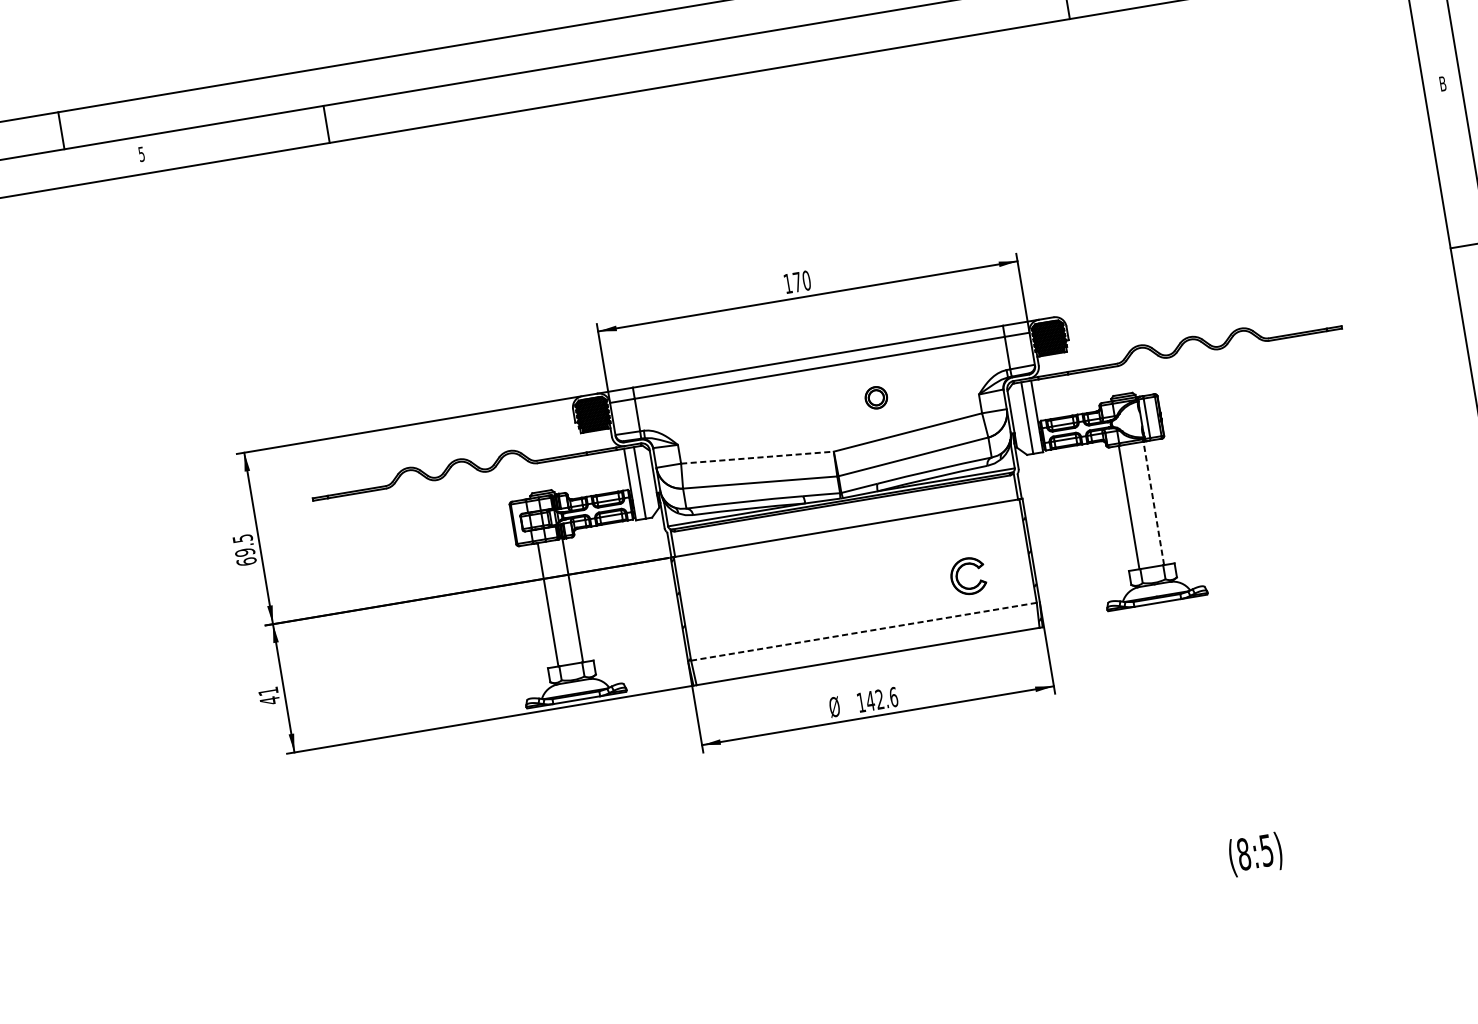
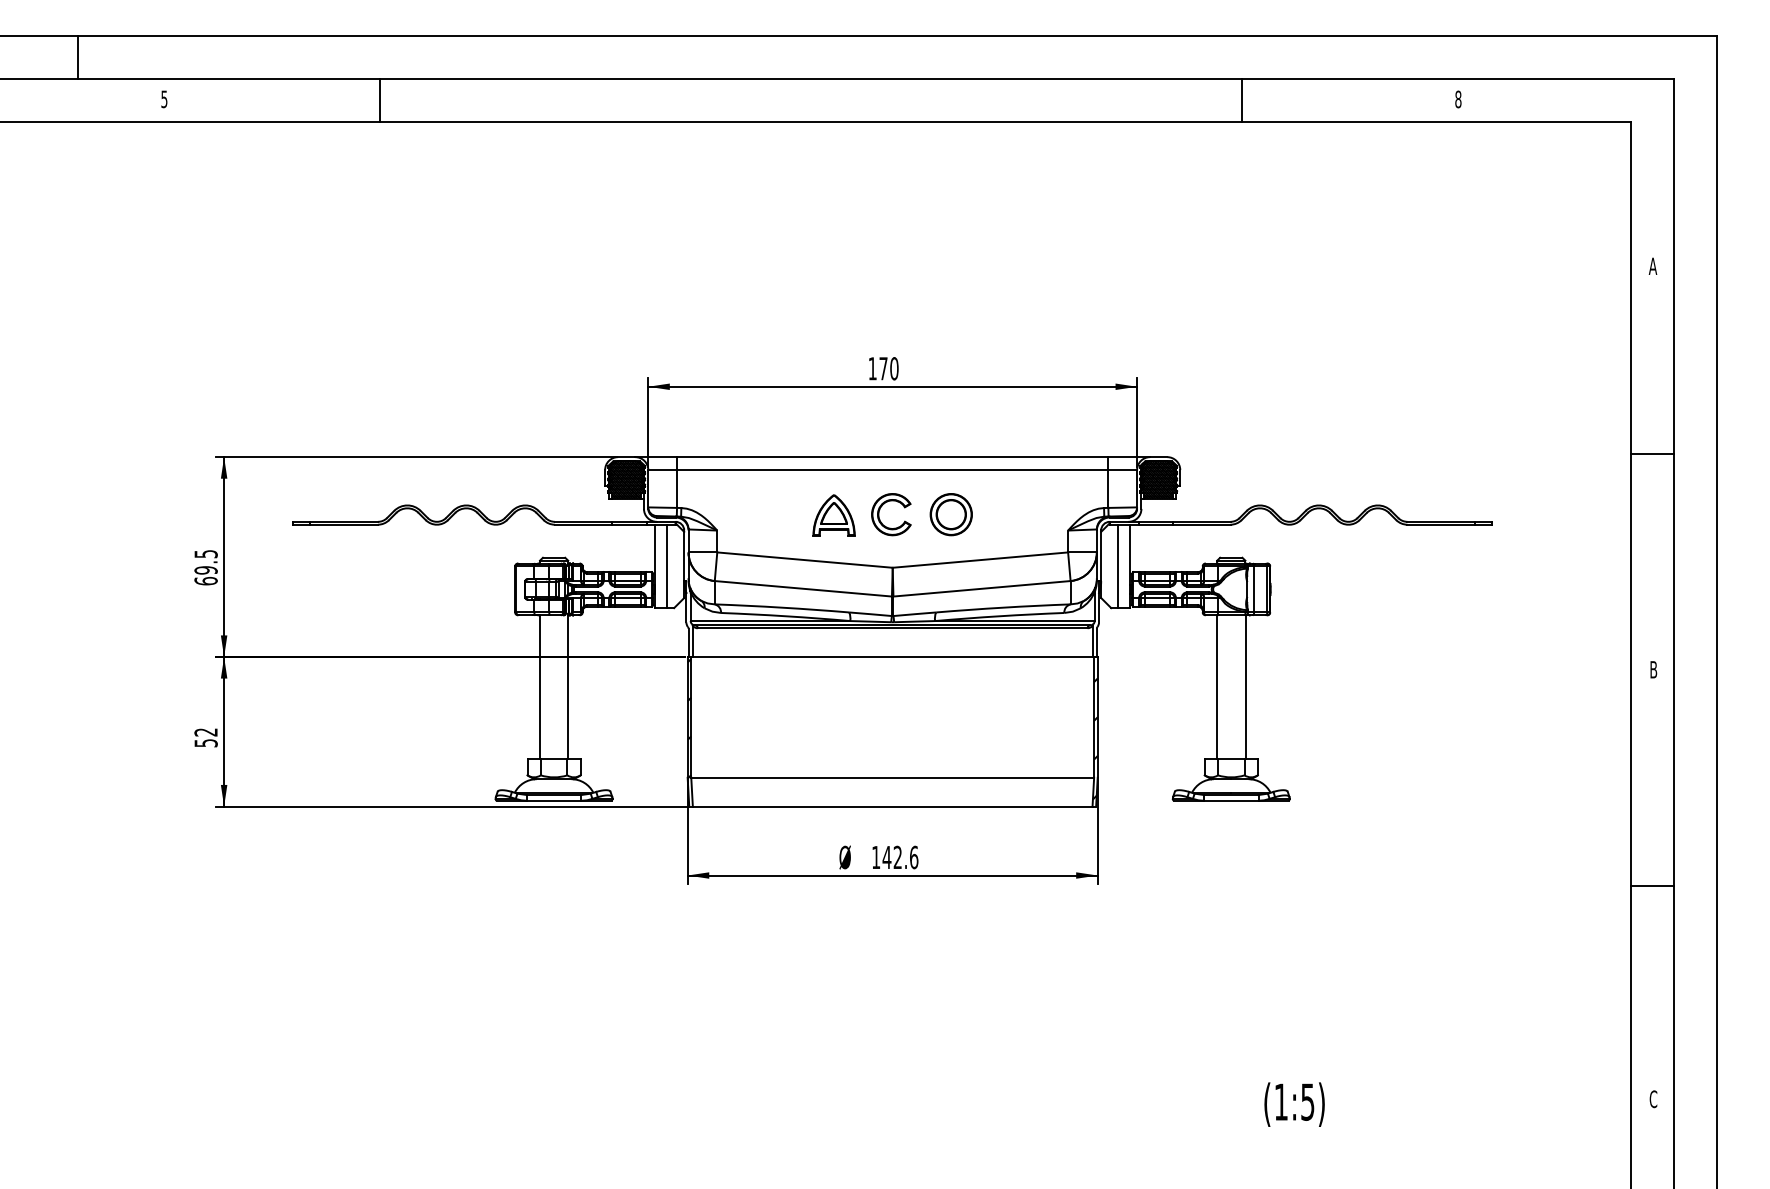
text: (1442, 83) -> (1652, 265), B -> A
part: (875, 397) -> (950, 514), size x1.67
part: (775, 415) -> (833, 515), added
line: (757, 457) -> (805, 560), dashed -> solid
line: (1153, 503) -> (1245, 687), dashed -> solid
part: (957, 577) -> (879, 514), moved
line: (863, 631) -> (892, 777), dashed -> solid
text: (268, 695) -> (205, 737), 41 -> 52
text: (1244, 853) -> (1281, 1101), (8:5) -> (1:5)

